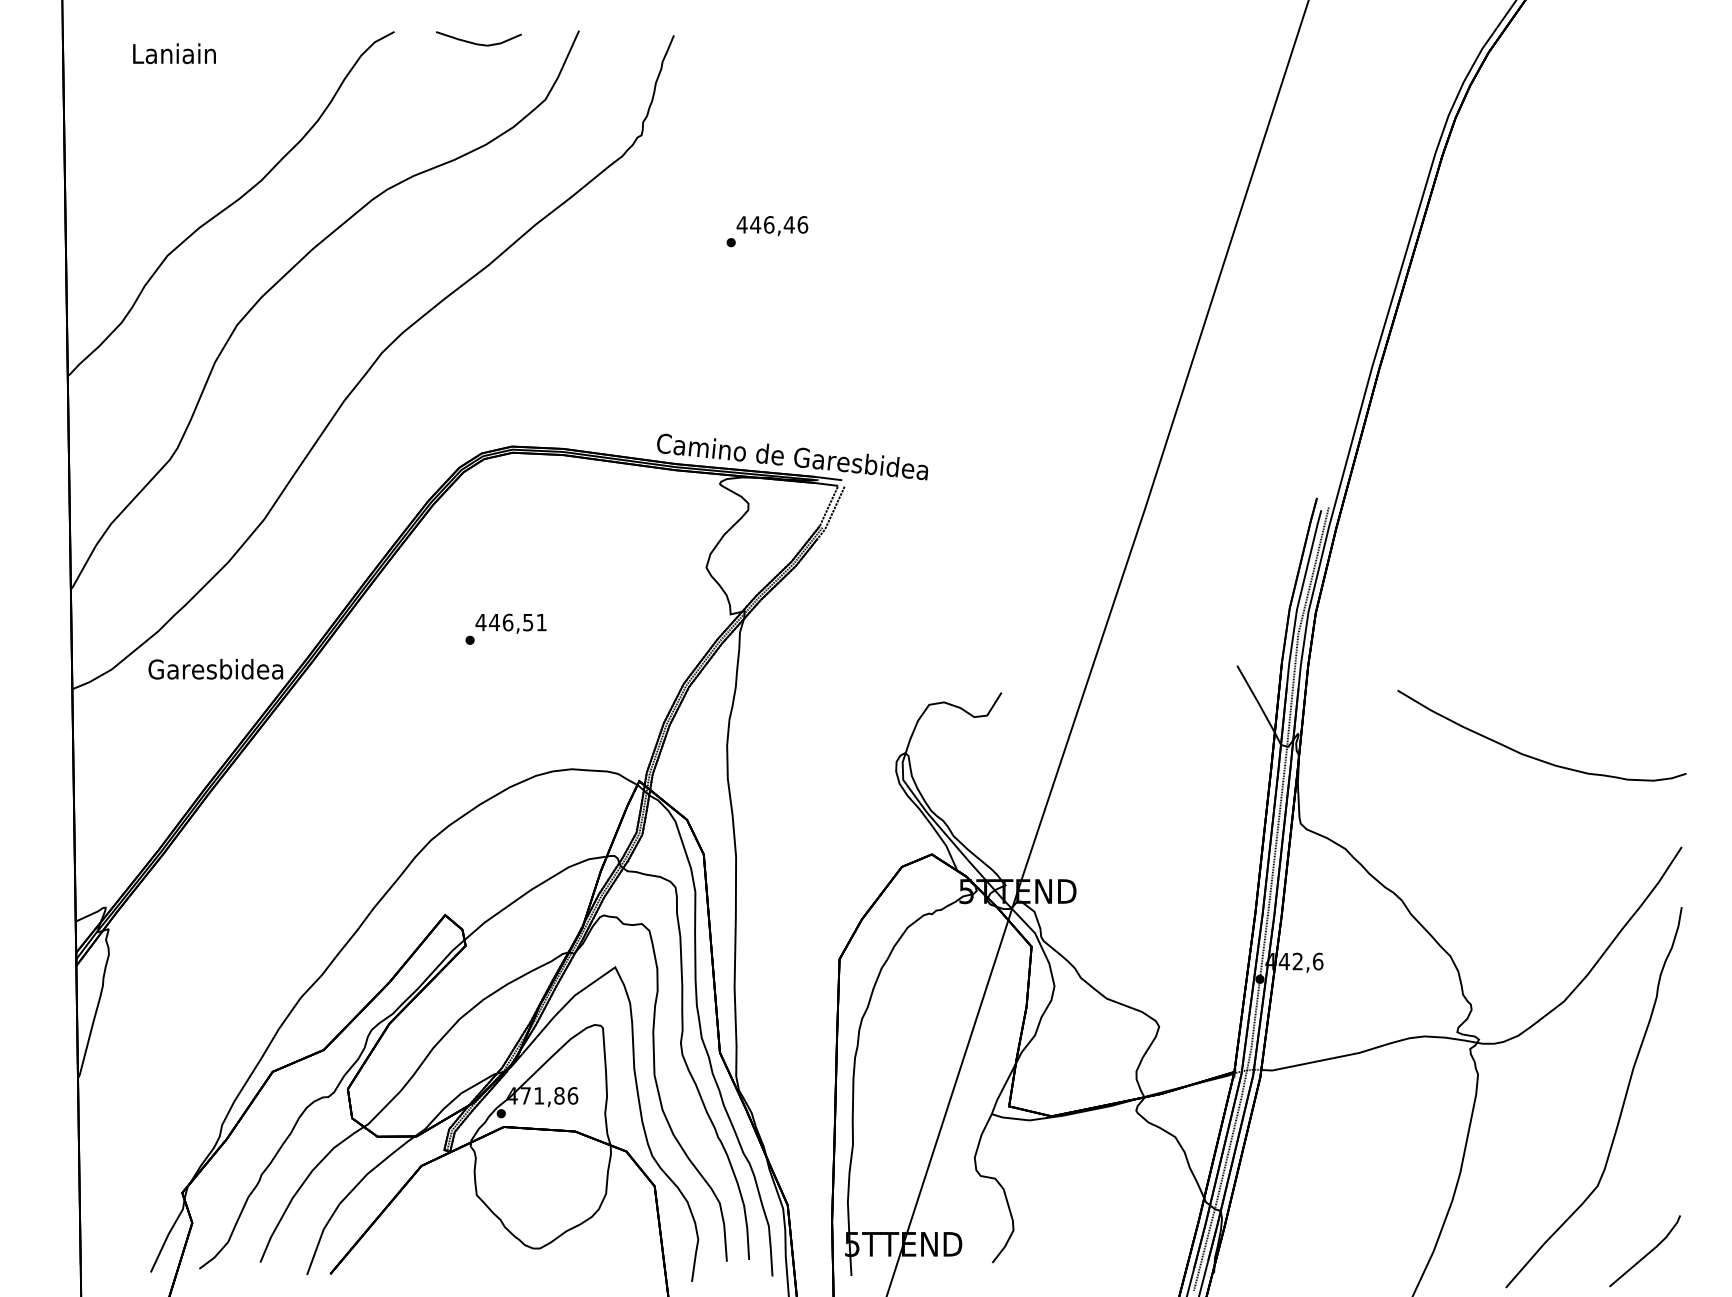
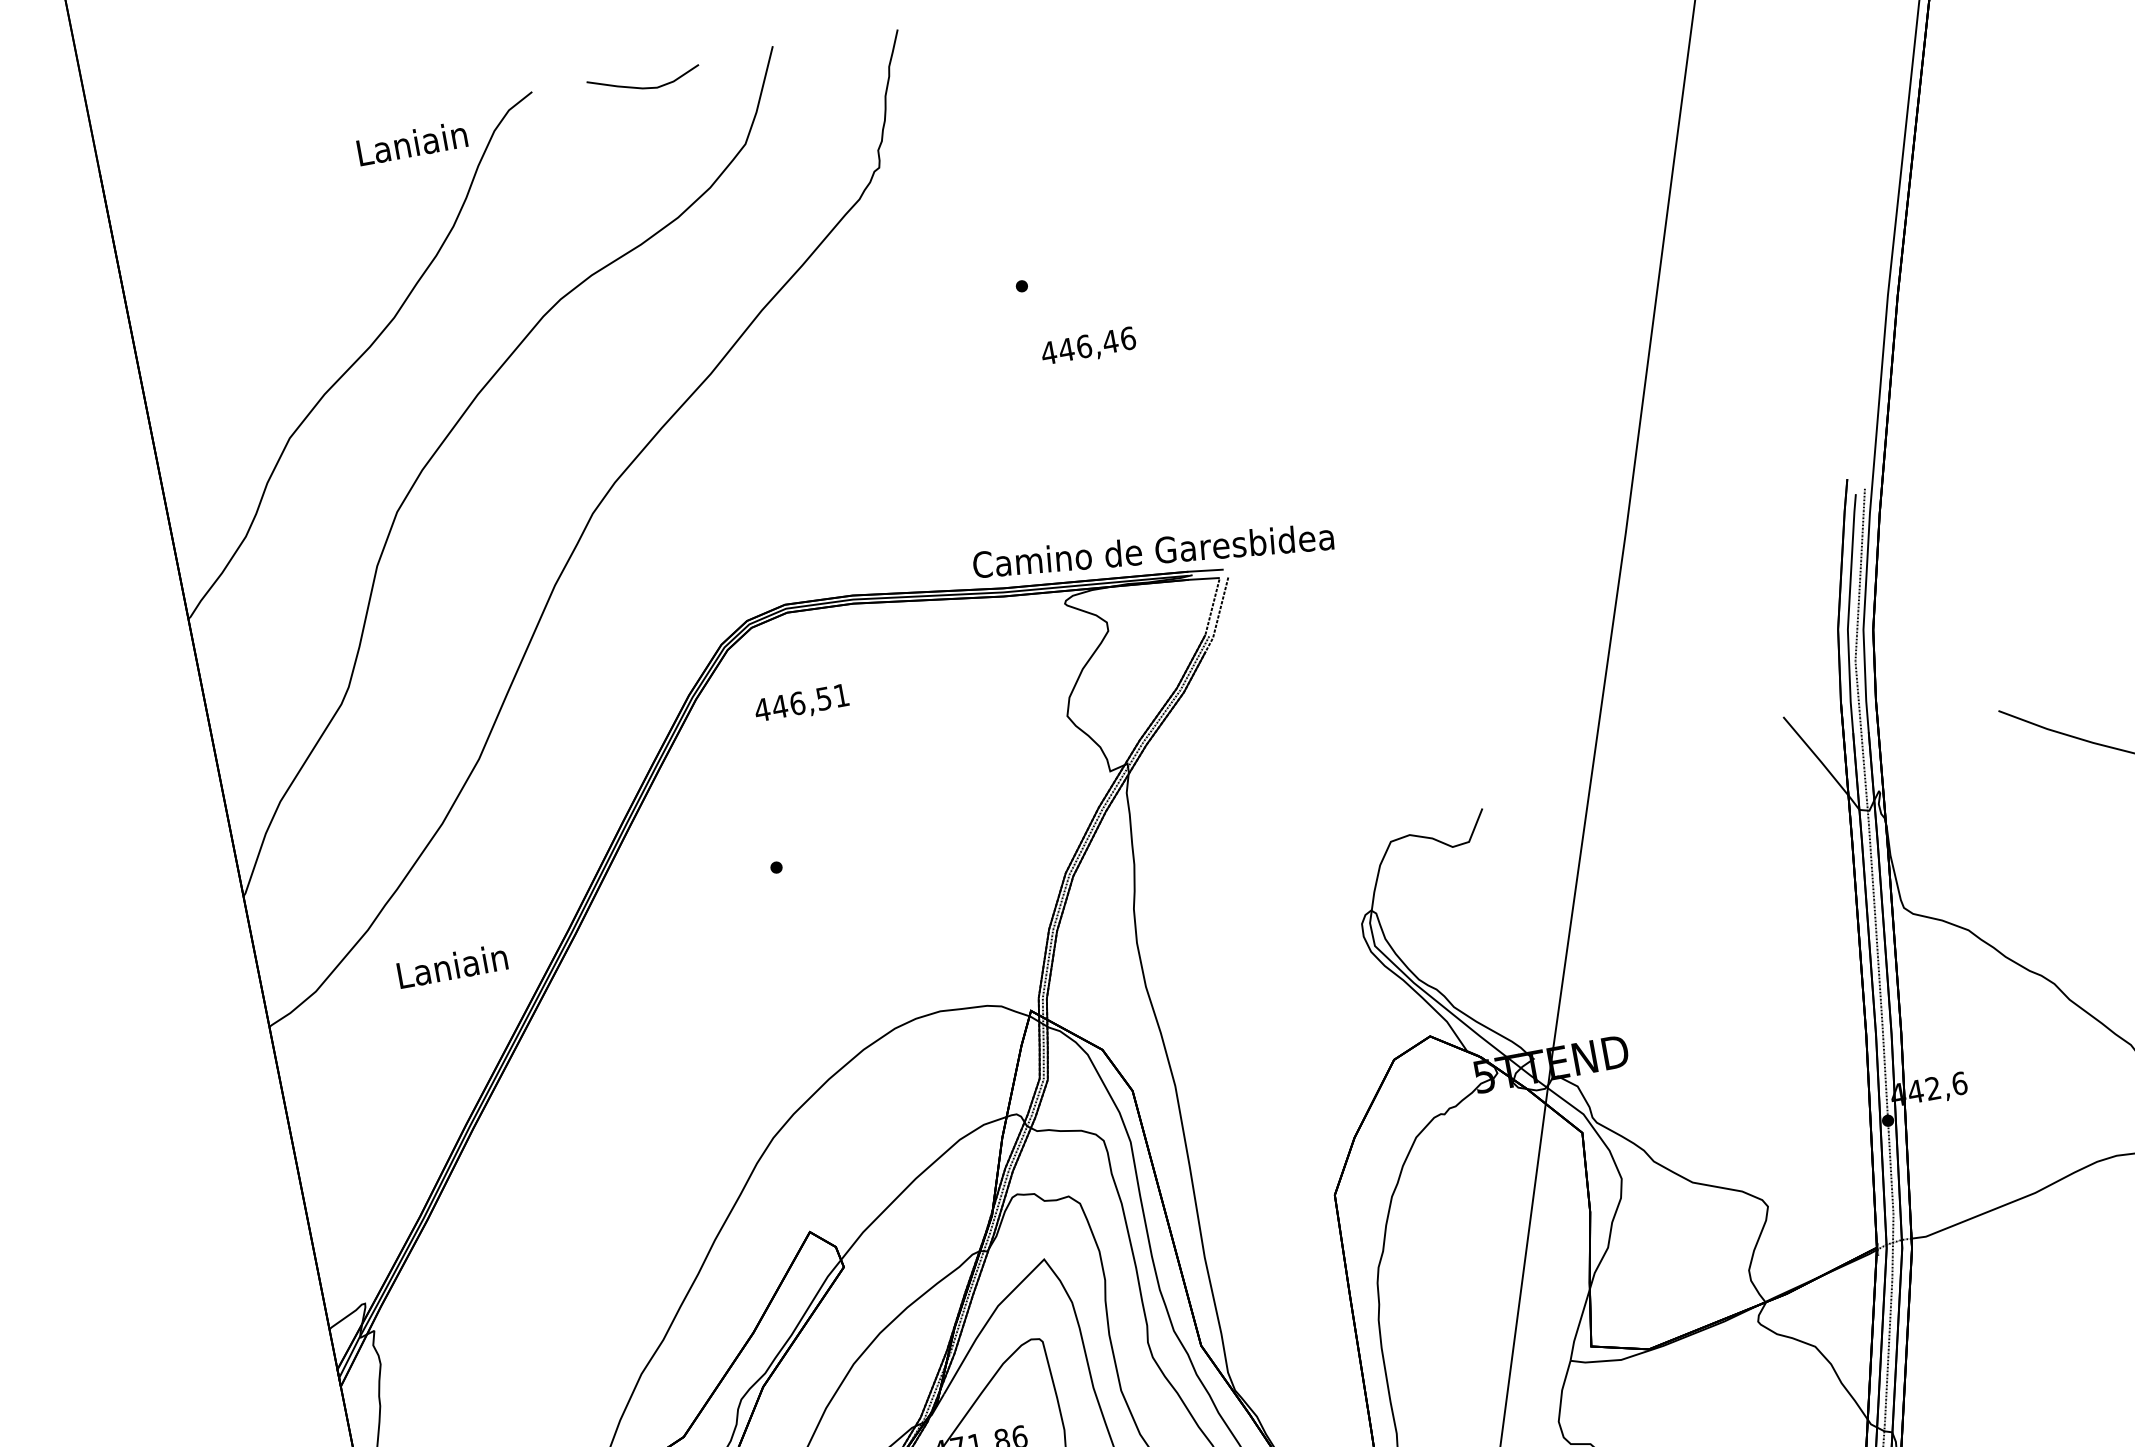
text: (174, 53) -> (412, 143), moved
text: (772, 226) -> (1088, 347), moved
text: (510, 623) -> (801, 704), moved
text: (215, 668) -> (451, 965), Garesbidea -> Laniain

